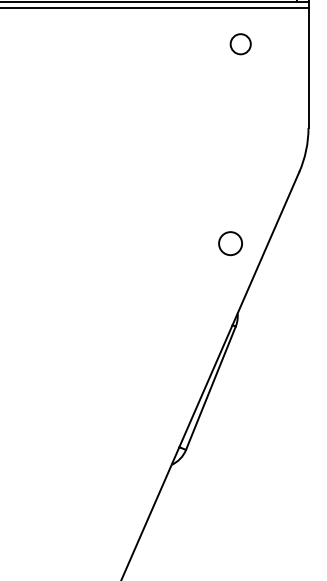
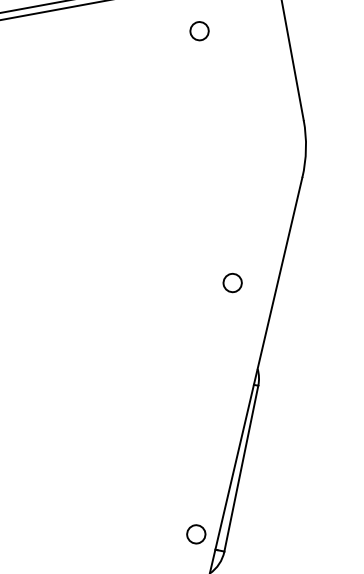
circle: (240, 44) -> (199, 31), size x0.71
circle: (230, 243) -> (232, 282), size x0.62
circle: (166, 432) -> (195, 534), added

